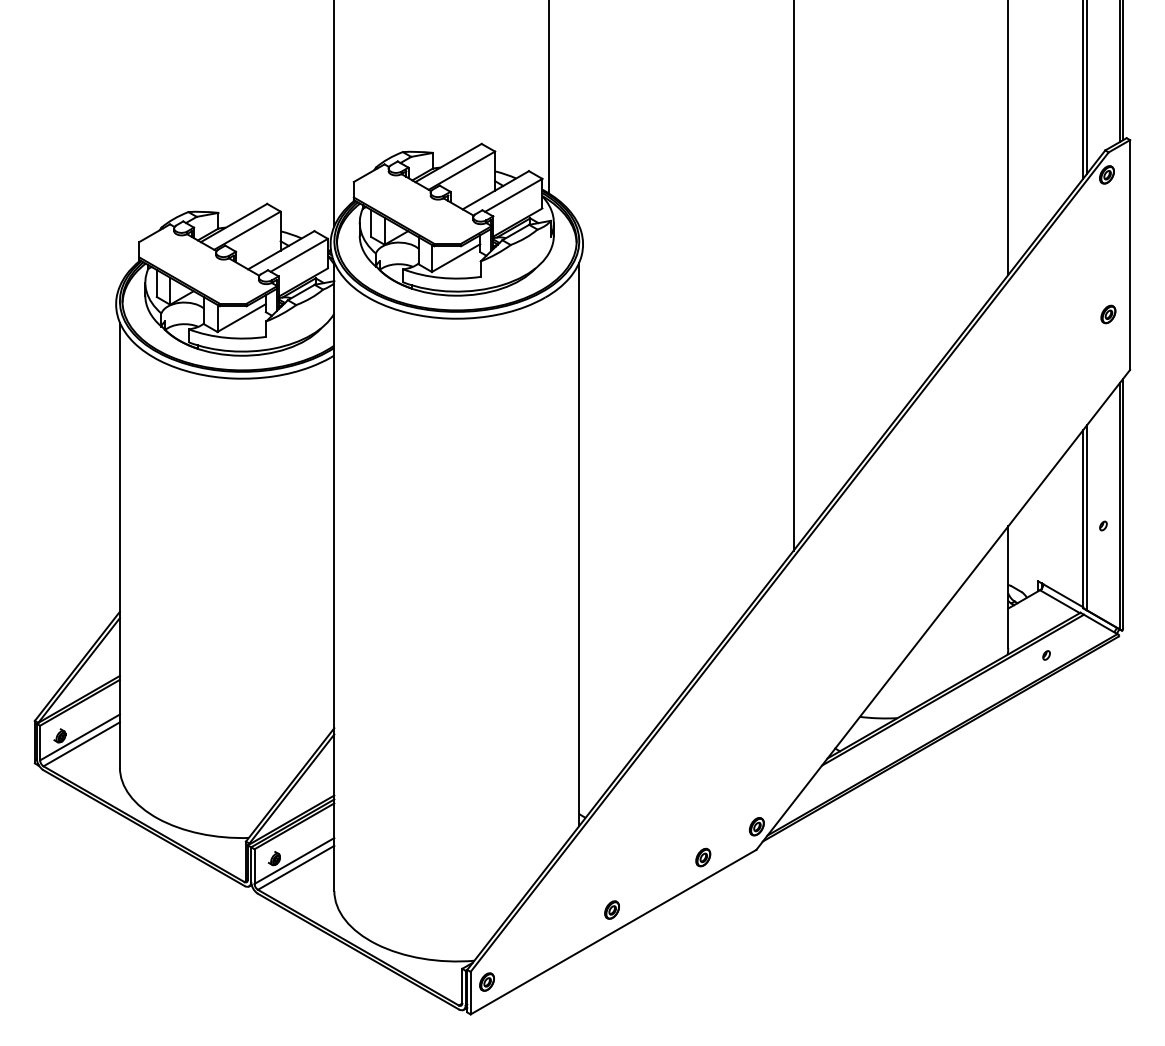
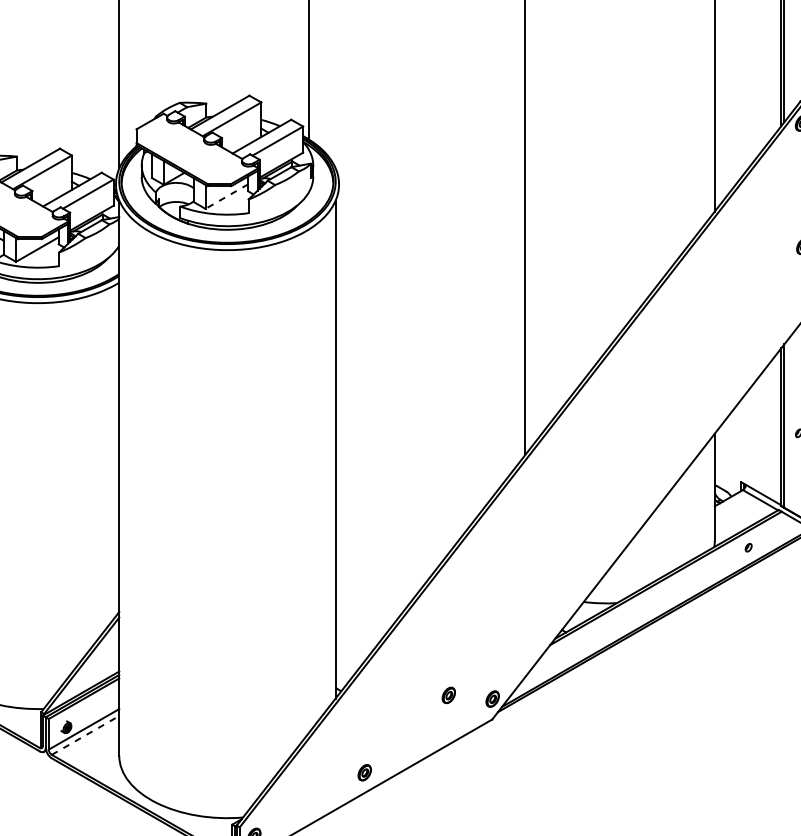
line: (456, 258) -> (227, 196), solid -> dashed
part: (703, 857) -> (449, 695), moved
line: (296, 867) -> (85, 735), solid -> dashed

